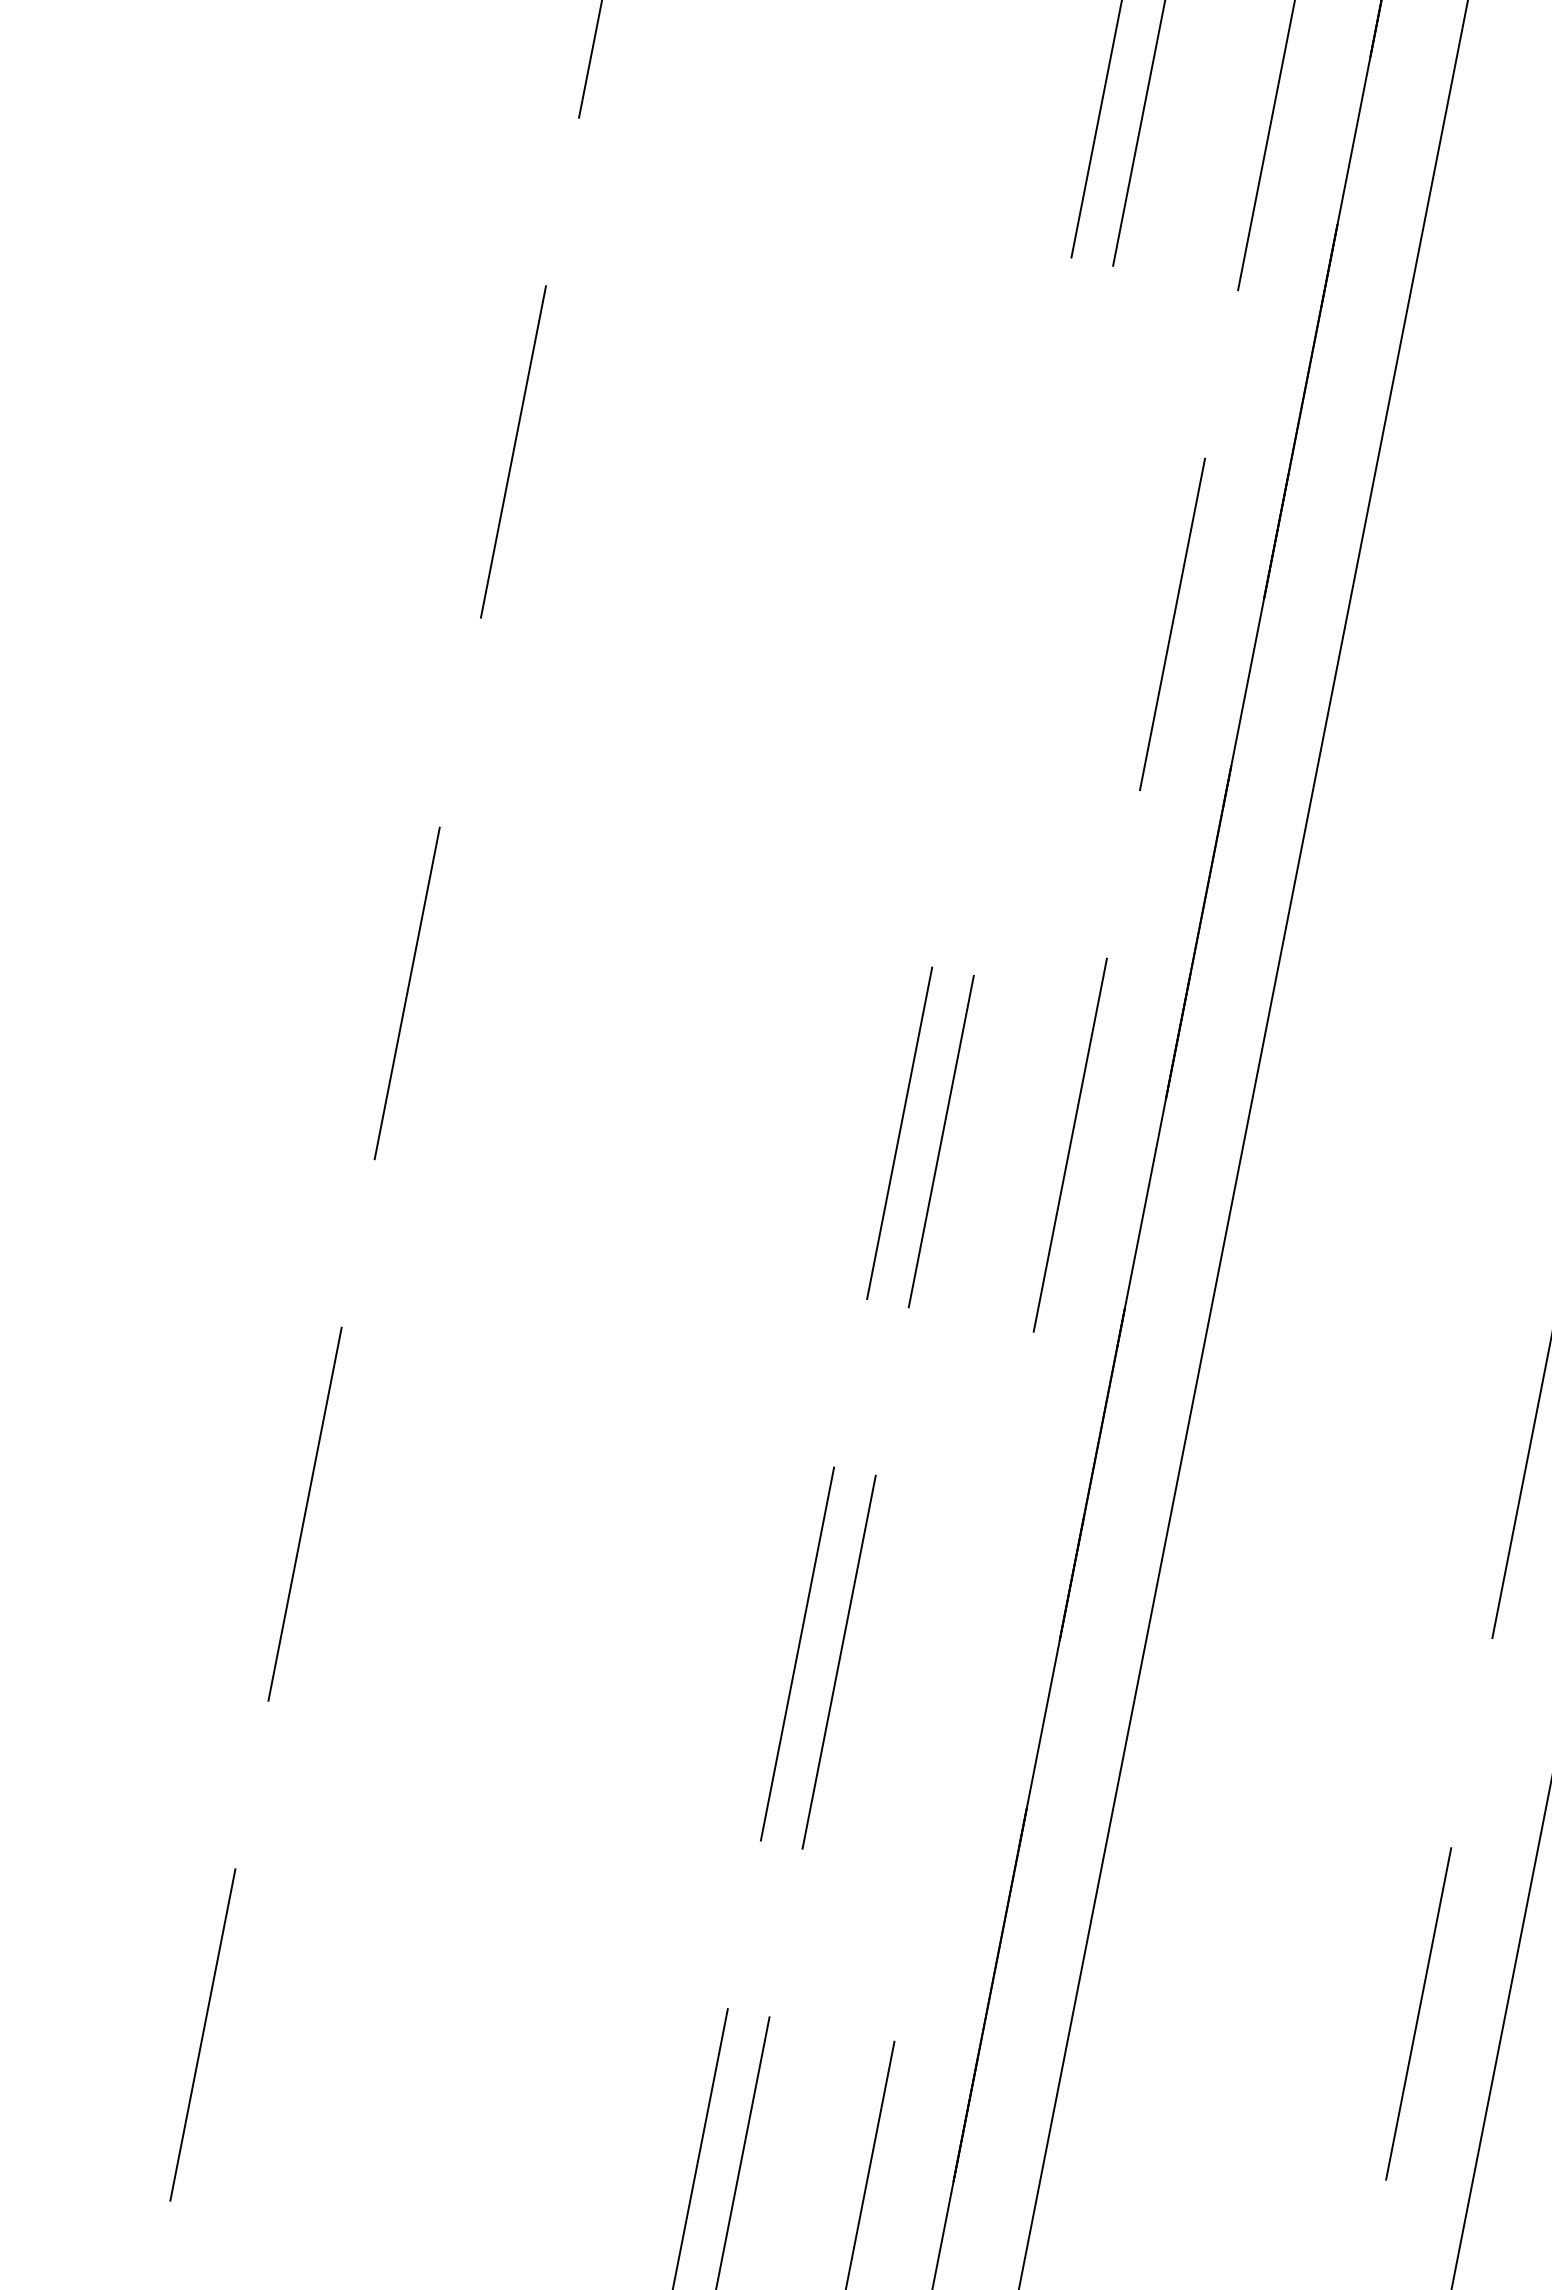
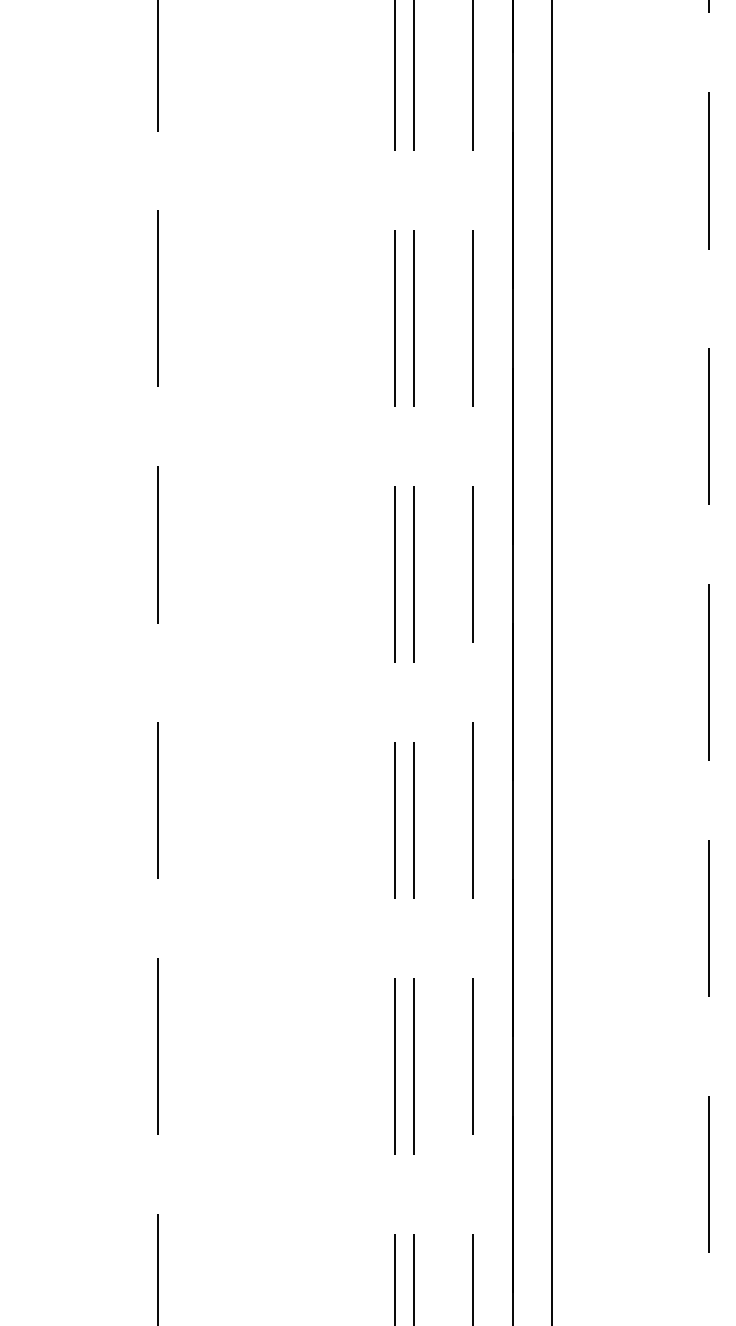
line: (1001, 612) -> (394, 574), added
line: (1041, 620) -> (413, 574), added
line: (966, 1665) -> (472, 1056), added

